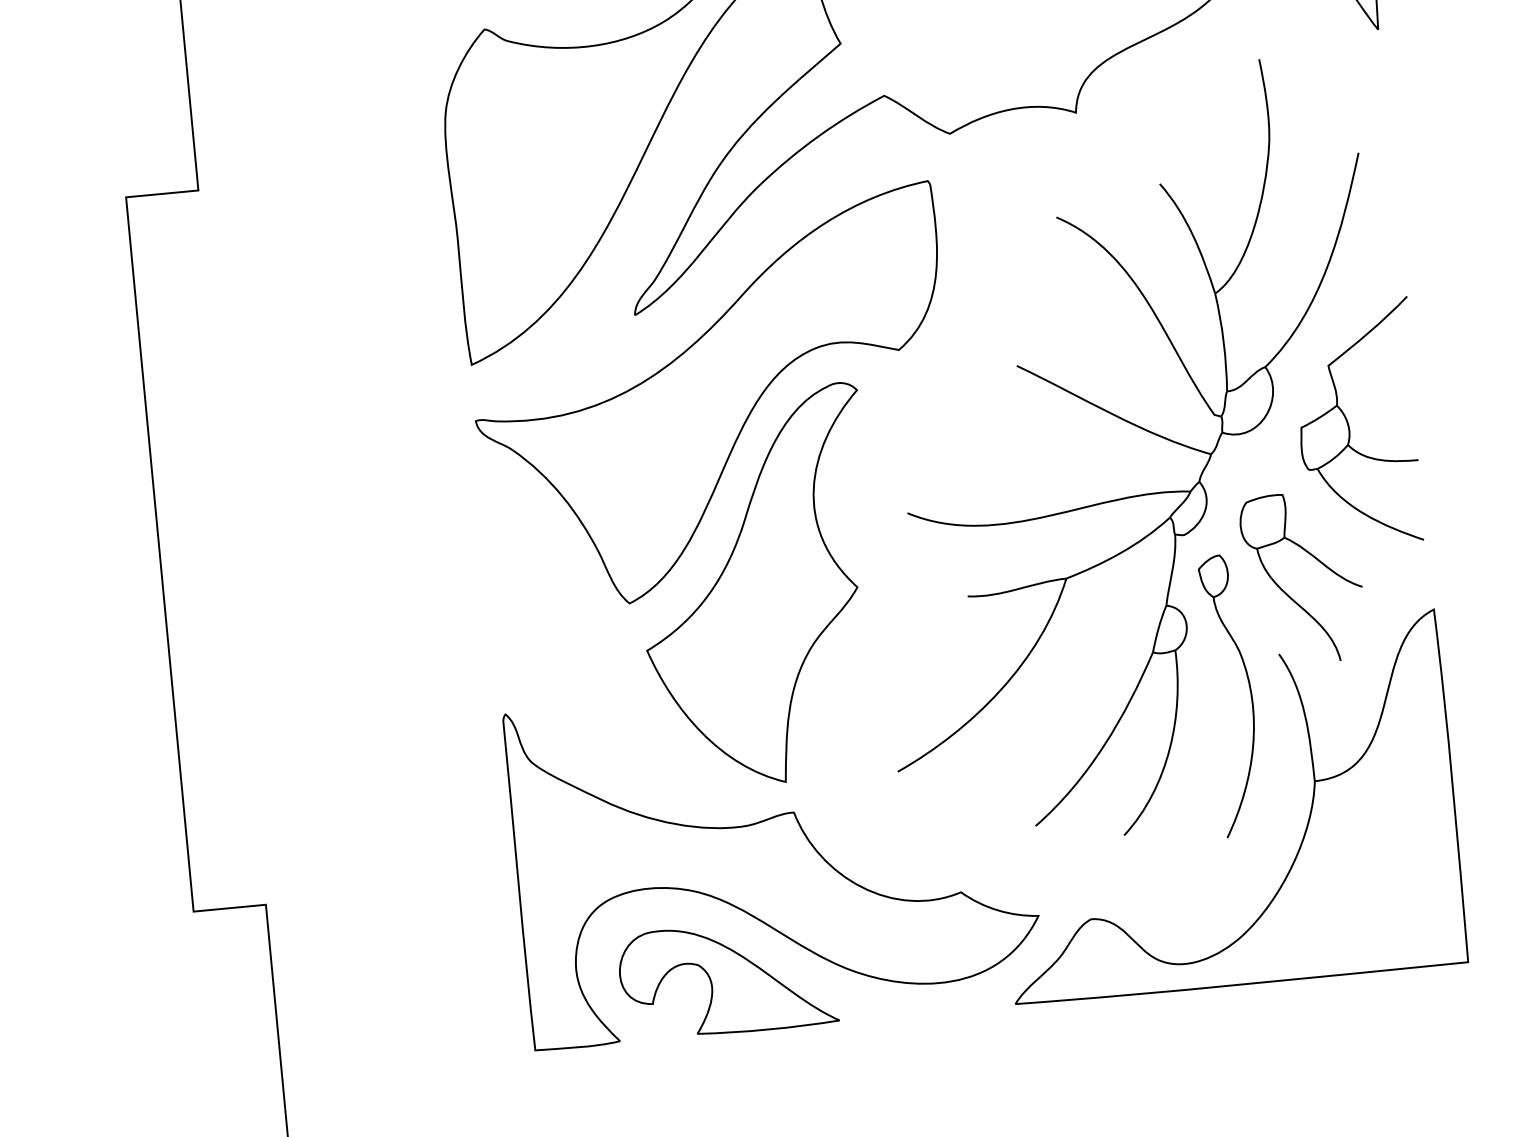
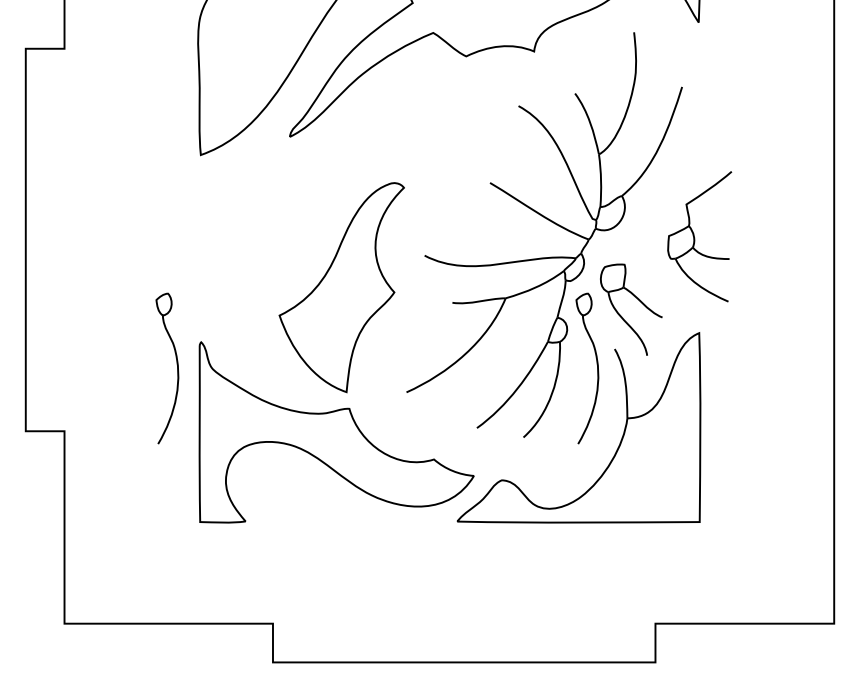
curve: (745, 417) -> (343, 196), removed
part: (1358, 423) -> (699, 236), moved
part: (463, 760) -> (176, 364), added
part: (726, 978) -> (305, 493), removed

